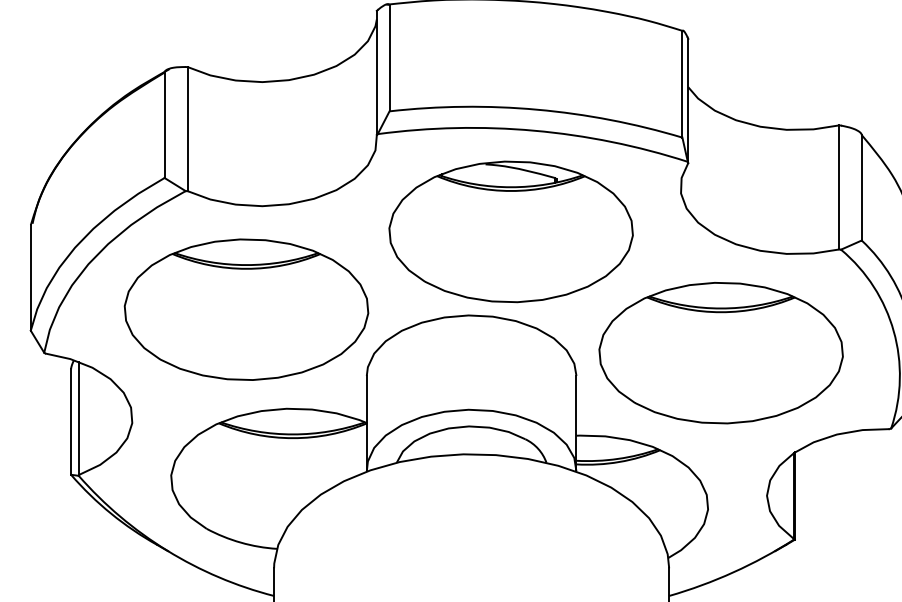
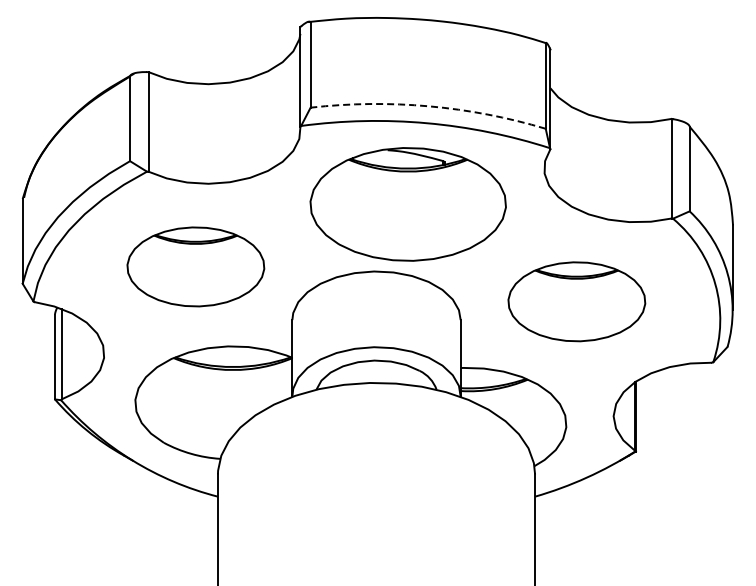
arc: (537, 109) -> (429, 106), solid -> dashed
part: (246, 309) -> (195, 266), size x0.7
part: (720, 352) -> (576, 301), size x0.7

